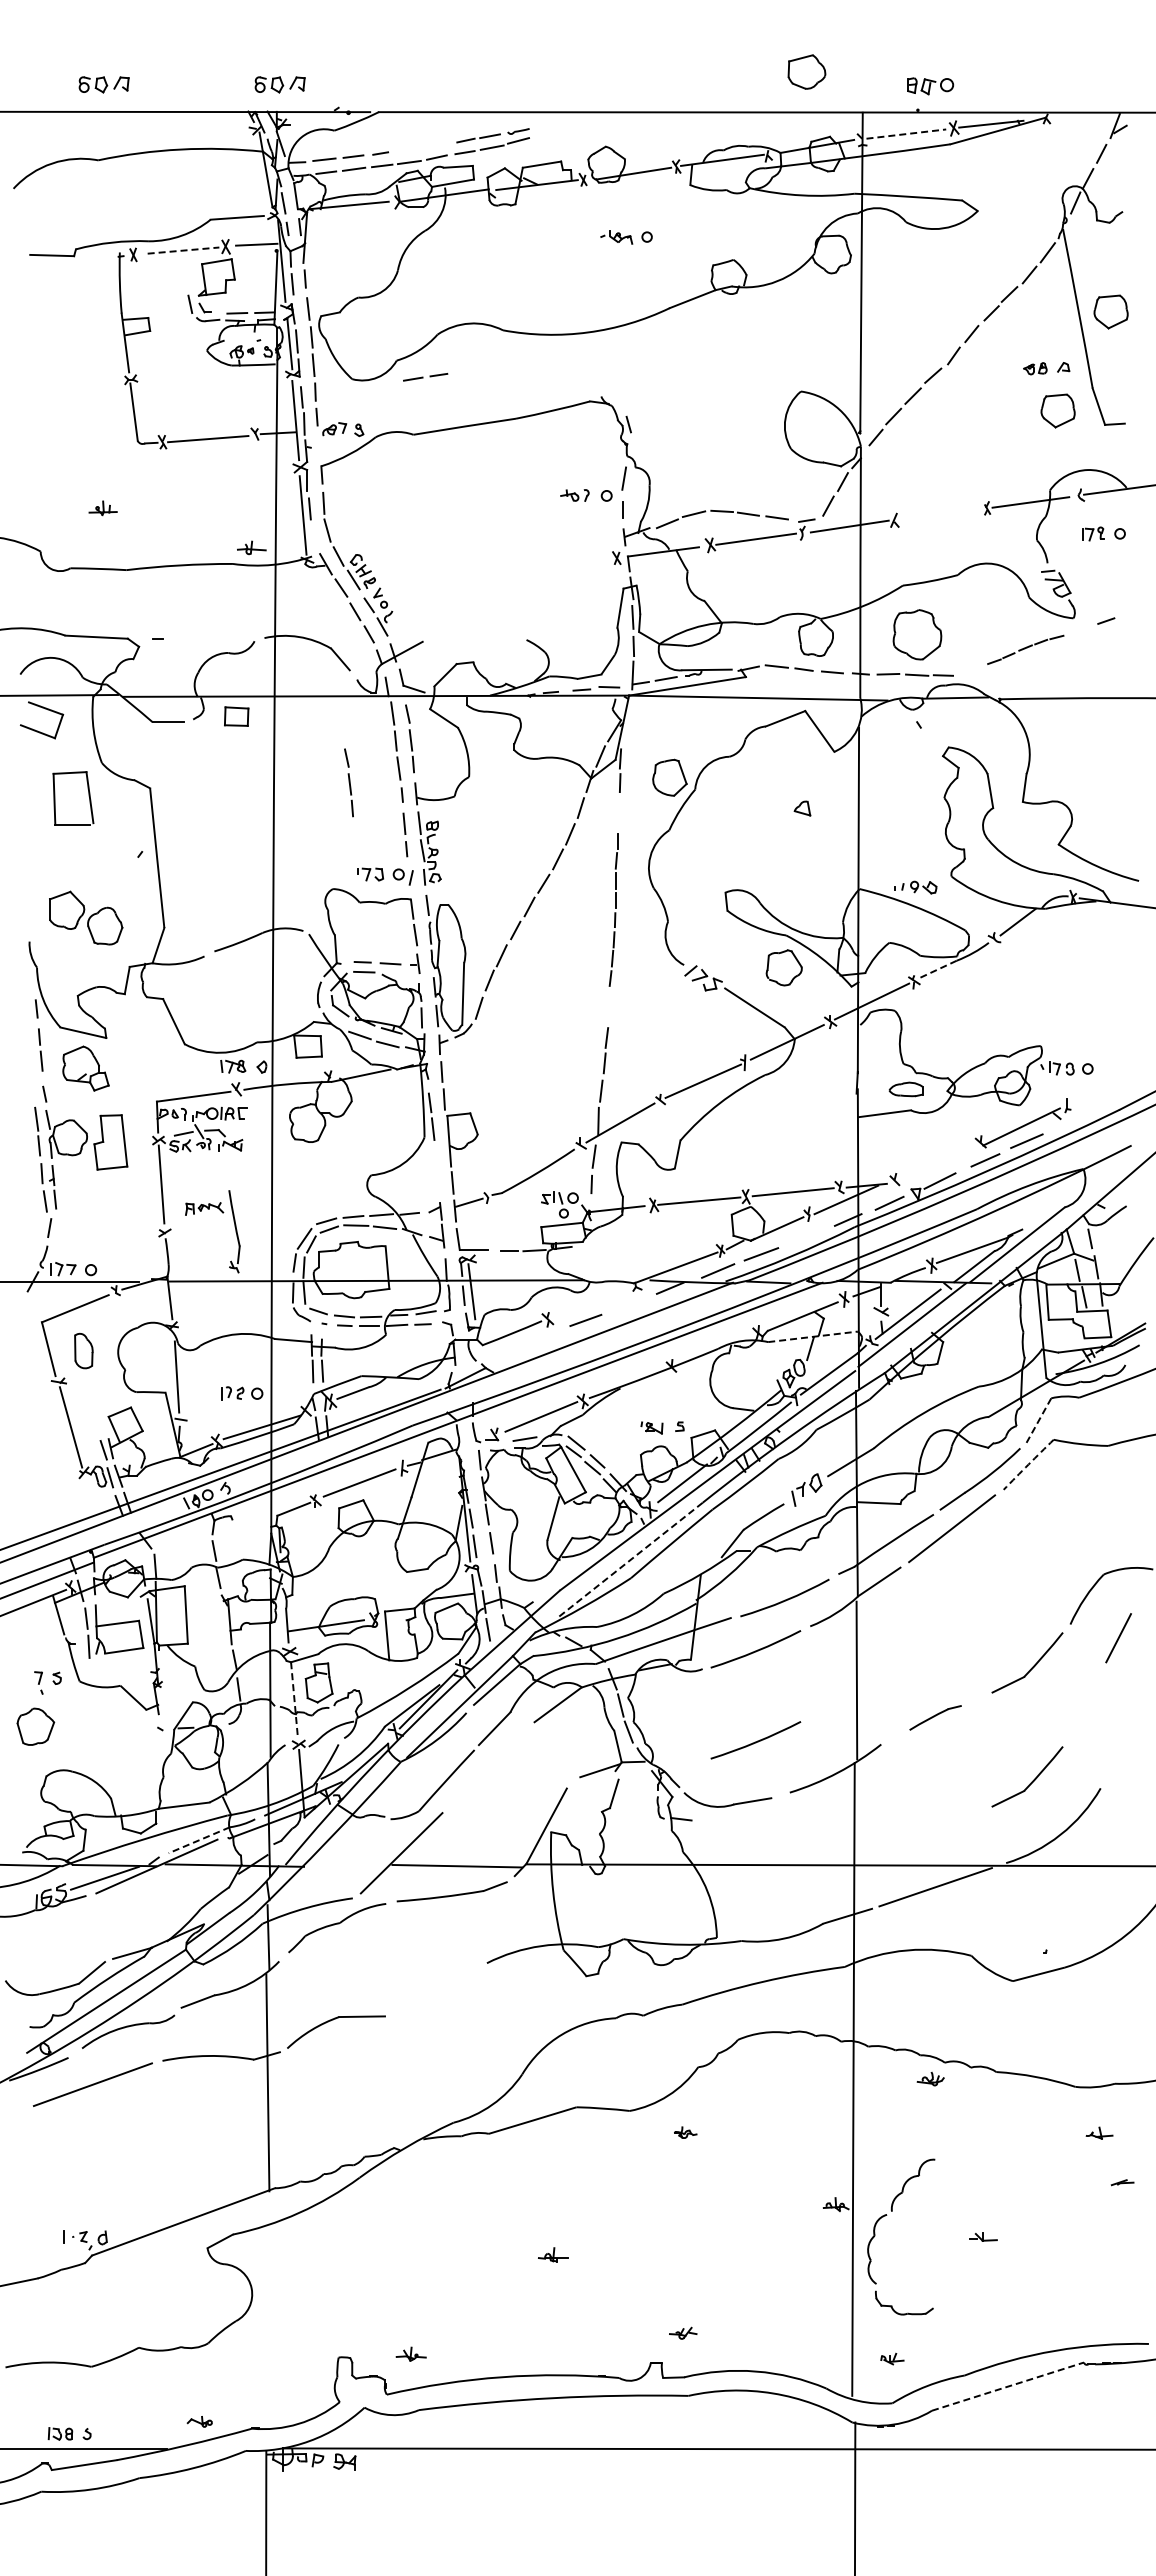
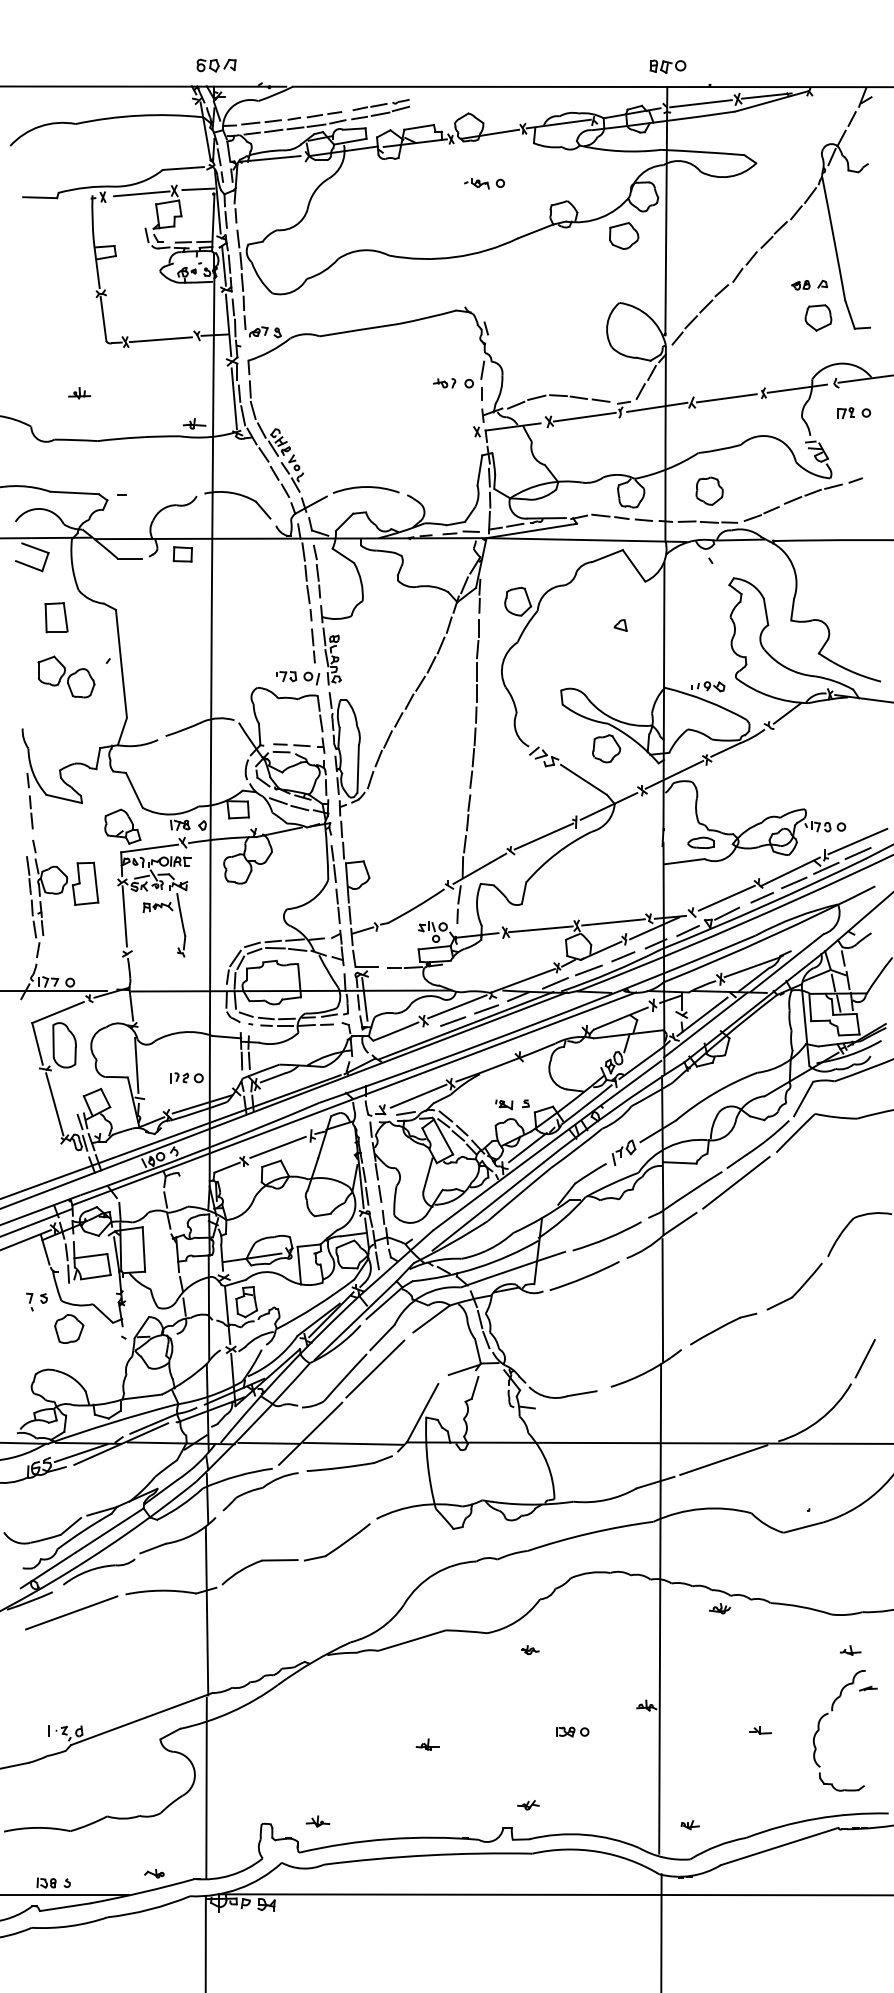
part: (806, 71) -> (623, 235), moved
part: (103, 84) -> (79, 65), removed
part: (930, 86) -> (667, 66), moved
line: (906, 134) -> (701, 104), dashed -> solid
line: (183, 250) -> (141, 193), dashed -> solid
part: (1110, 311) -> (858, 240), removed
line: (423, 377) -> (322, 114), moved
line: (939, 514) -> (726, 398), added
line: (314, 537) -> (243, 415), added
arc: (473, 630) -> (366, 487), added
part: (917, 634) -> (709, 490), size x0.71
part: (1025, 649) -> (793, 502), size x1.67
part: (348, 782) -> (269, 605), removed
part: (73, 798) -> (56, 617), size x0.71
part: (613, 910) -> (474, 704), size x1.43
part: (86, 917) -> (66, 676), moved
line: (937, 969) -> (725, 750), dashed -> solid
part: (85, 1068) -> (122, 826), moved
line: (1109, 1087) -> (858, 841), added
line: (1109, 1103) -> (858, 853), added
line: (1068, 1122) -> (826, 868), added
line: (939, 1160) -> (726, 897), added
line: (437, 1172) -> (338, 907), added
part: (222, 1213) -> (171, 911), moved
line: (805, 1236) -> (623, 956), added
line: (591, 1301) -> (457, 1006), added
line: (628, 1304) -> (486, 1009), added
line: (602, 1325) -> (465, 1025), added
line: (813, 1336) -> (629, 1034), dashed -> solid
part: (83, 1350) -> (64, 1044), size x1.67
line: (1038, 1421) -> (803, 1099), dashed -> solid
arc: (1028, 1464) -> (795, 1133), dashed -> solid
line: (630, 1559) -> (487, 1206), dashed -> solid
line: (1118, 1638) -> (865, 1358), moved
line: (294, 1699) -> (227, 1314), dashed -> solid
part: (935, 1717) -> (723, 1328), size x1.67
part: (35, 1726) -> (69, 1328), moved
arc: (755, 1741) -> (584, 1347), removed
line: (485, 1769) -> (375, 1369), added
part: (1032, 1780) -> (798, 1377), removed
line: (198, 1840) -> (153, 1423), dashed -> solid
line: (348, 1865) -> (269, 1443), added
part: (436, 1993) -> (337, 1542), added
part: (887, 2215) -> (828, 1714), moved
part: (740, 2238) -> (572, 1731), added
line: (266, 2311) -> (205, 1788), added
line: (1008, 2386) -> (780, 1846), dashed -> solid

